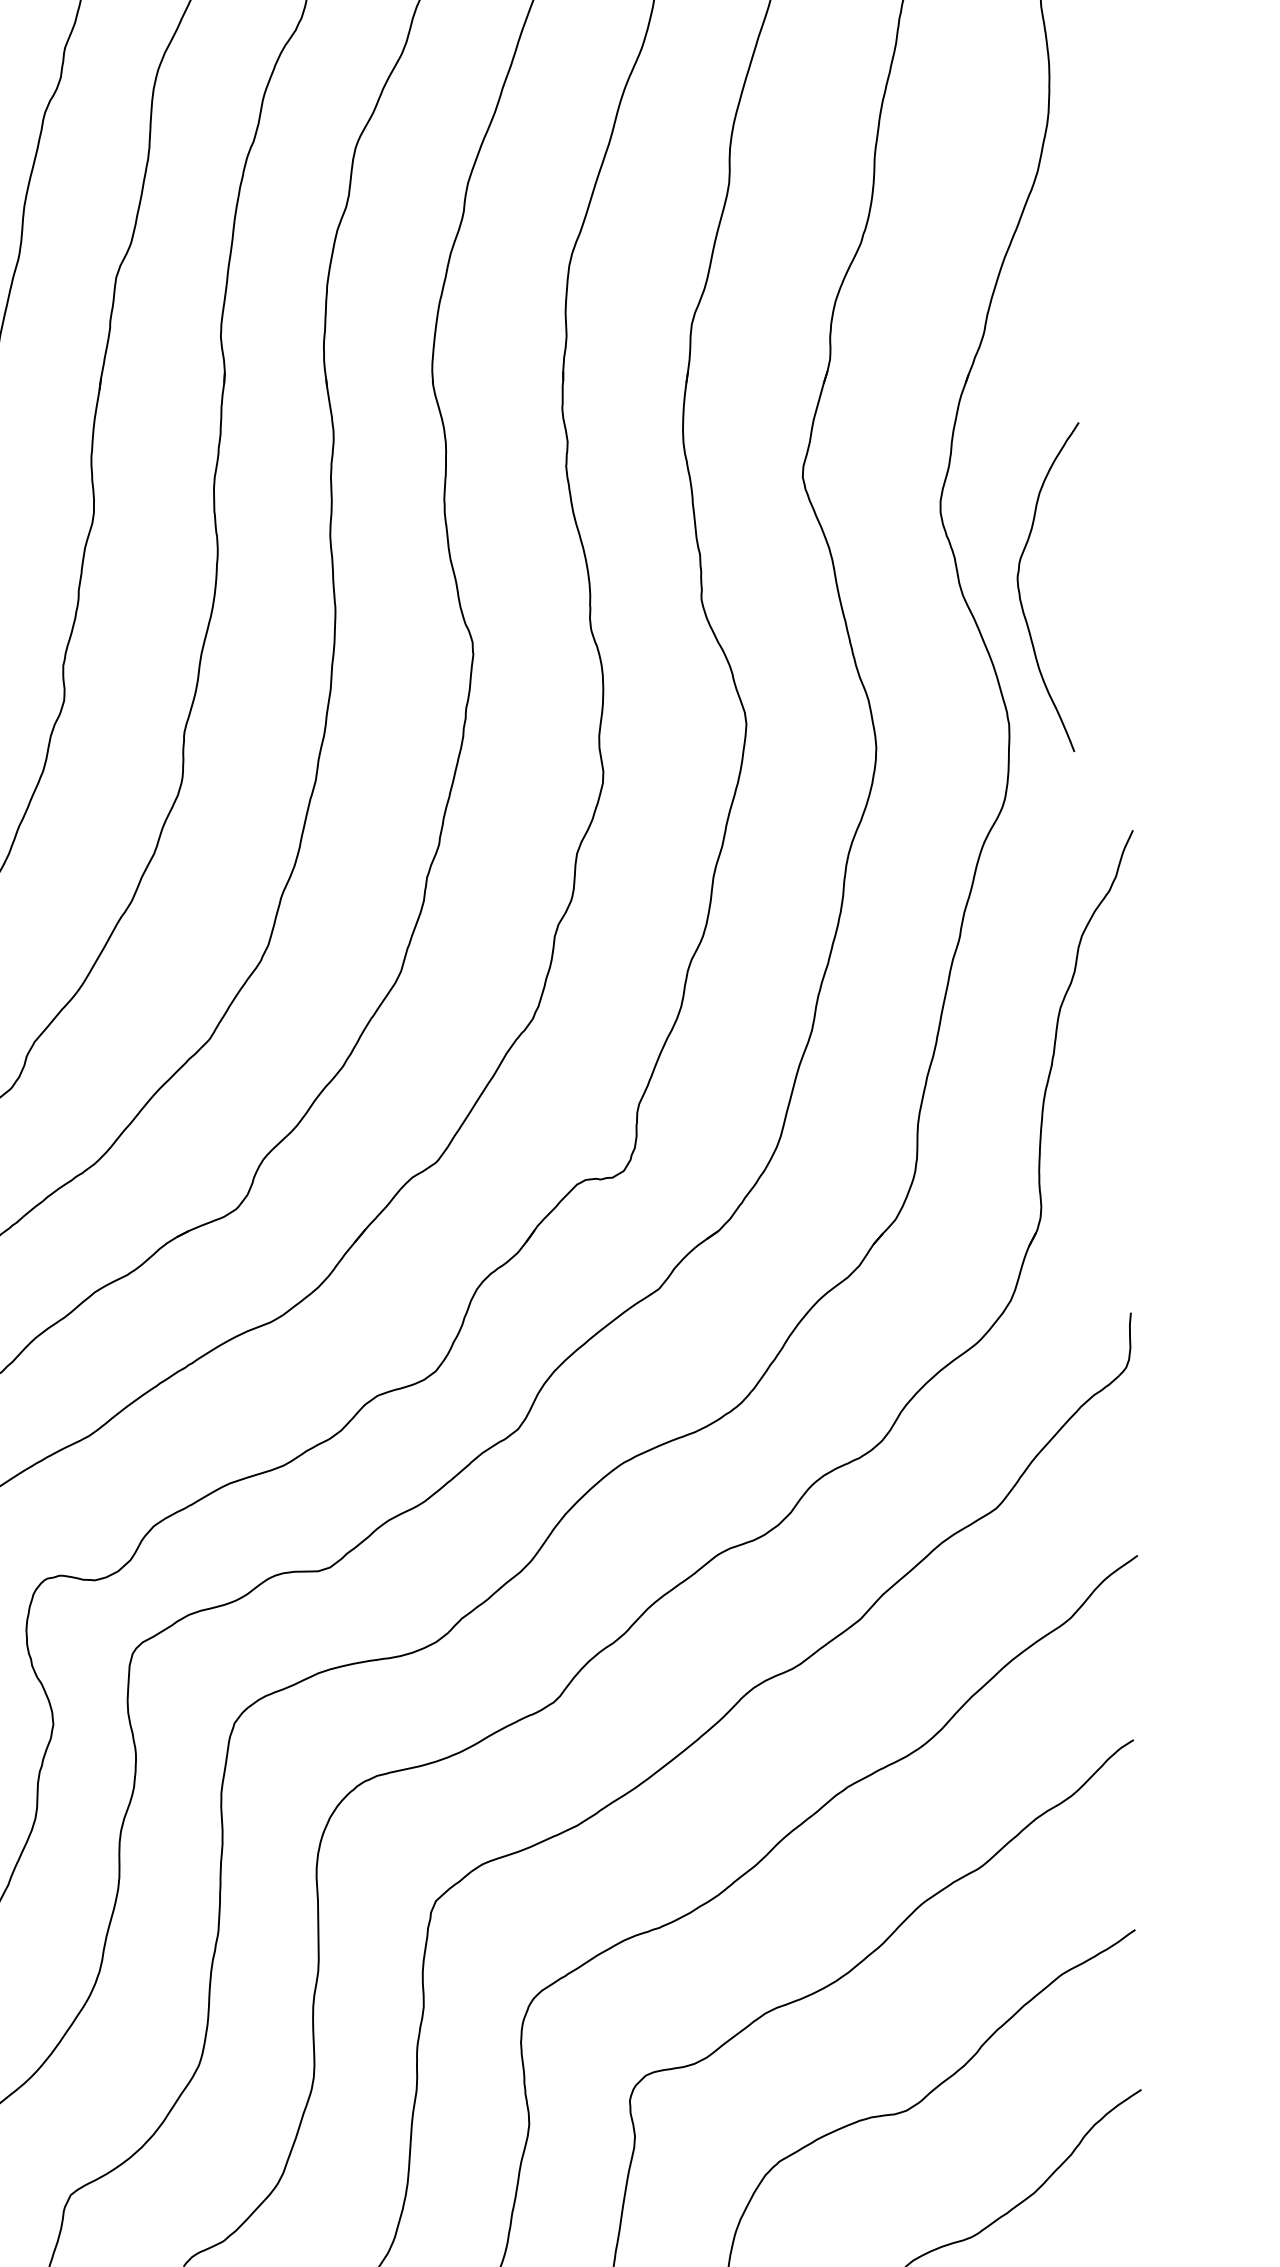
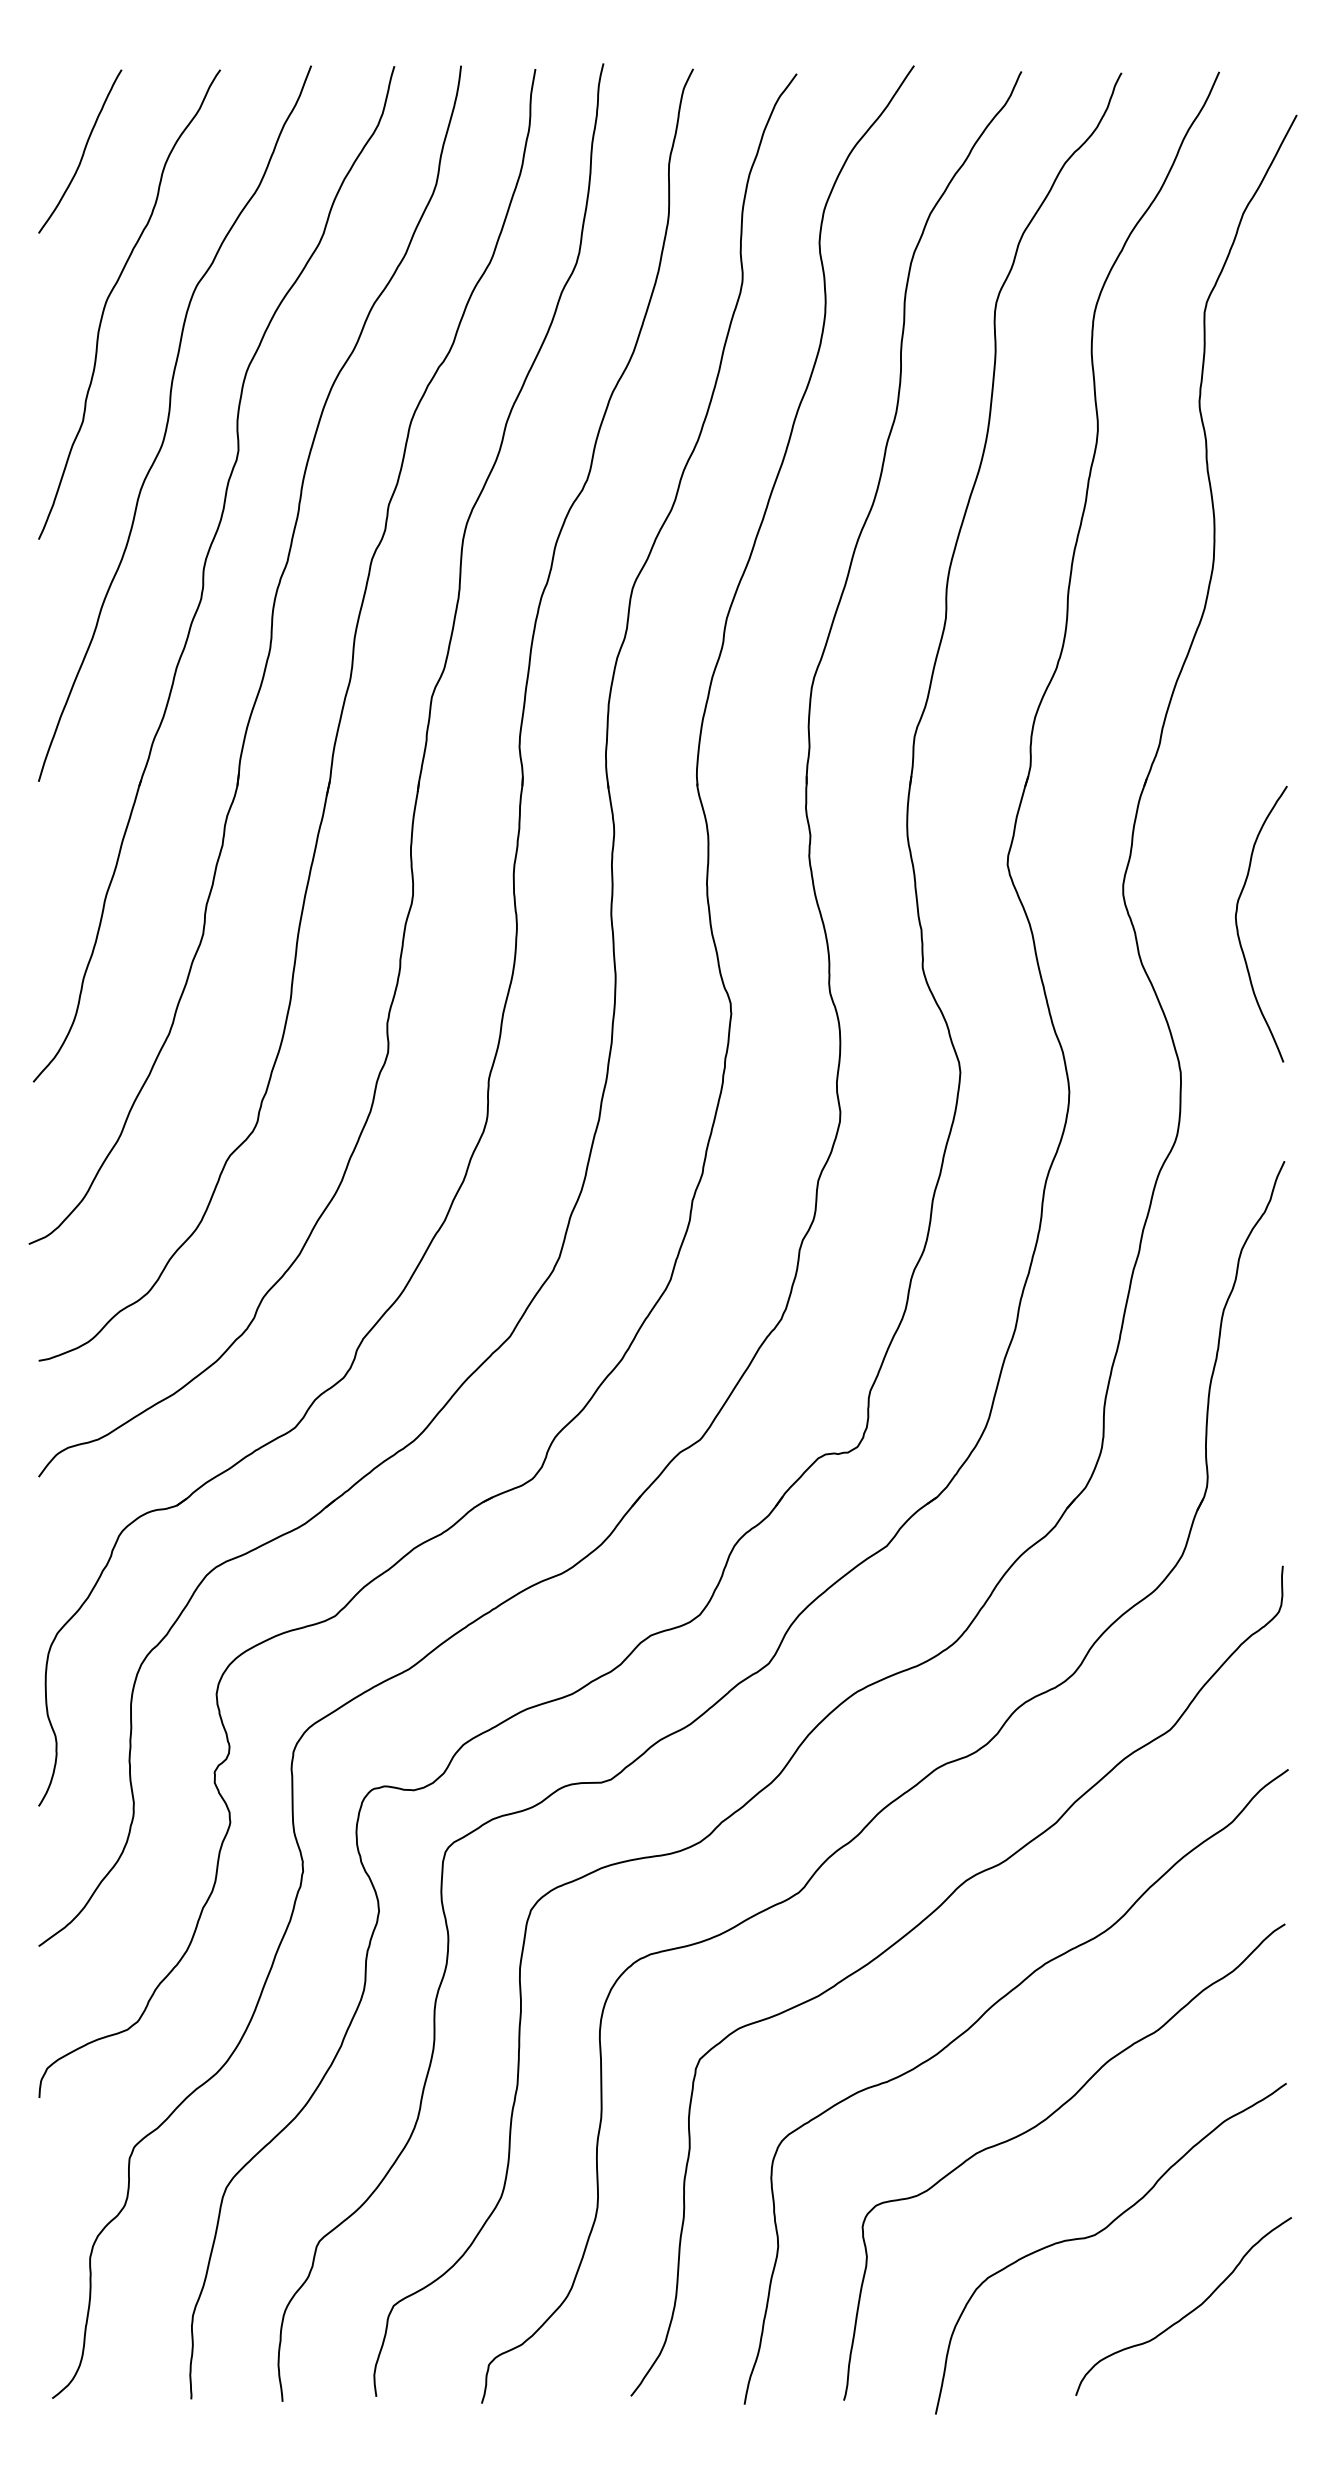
curve: (1020, 592) -> (1238, 928), moved

